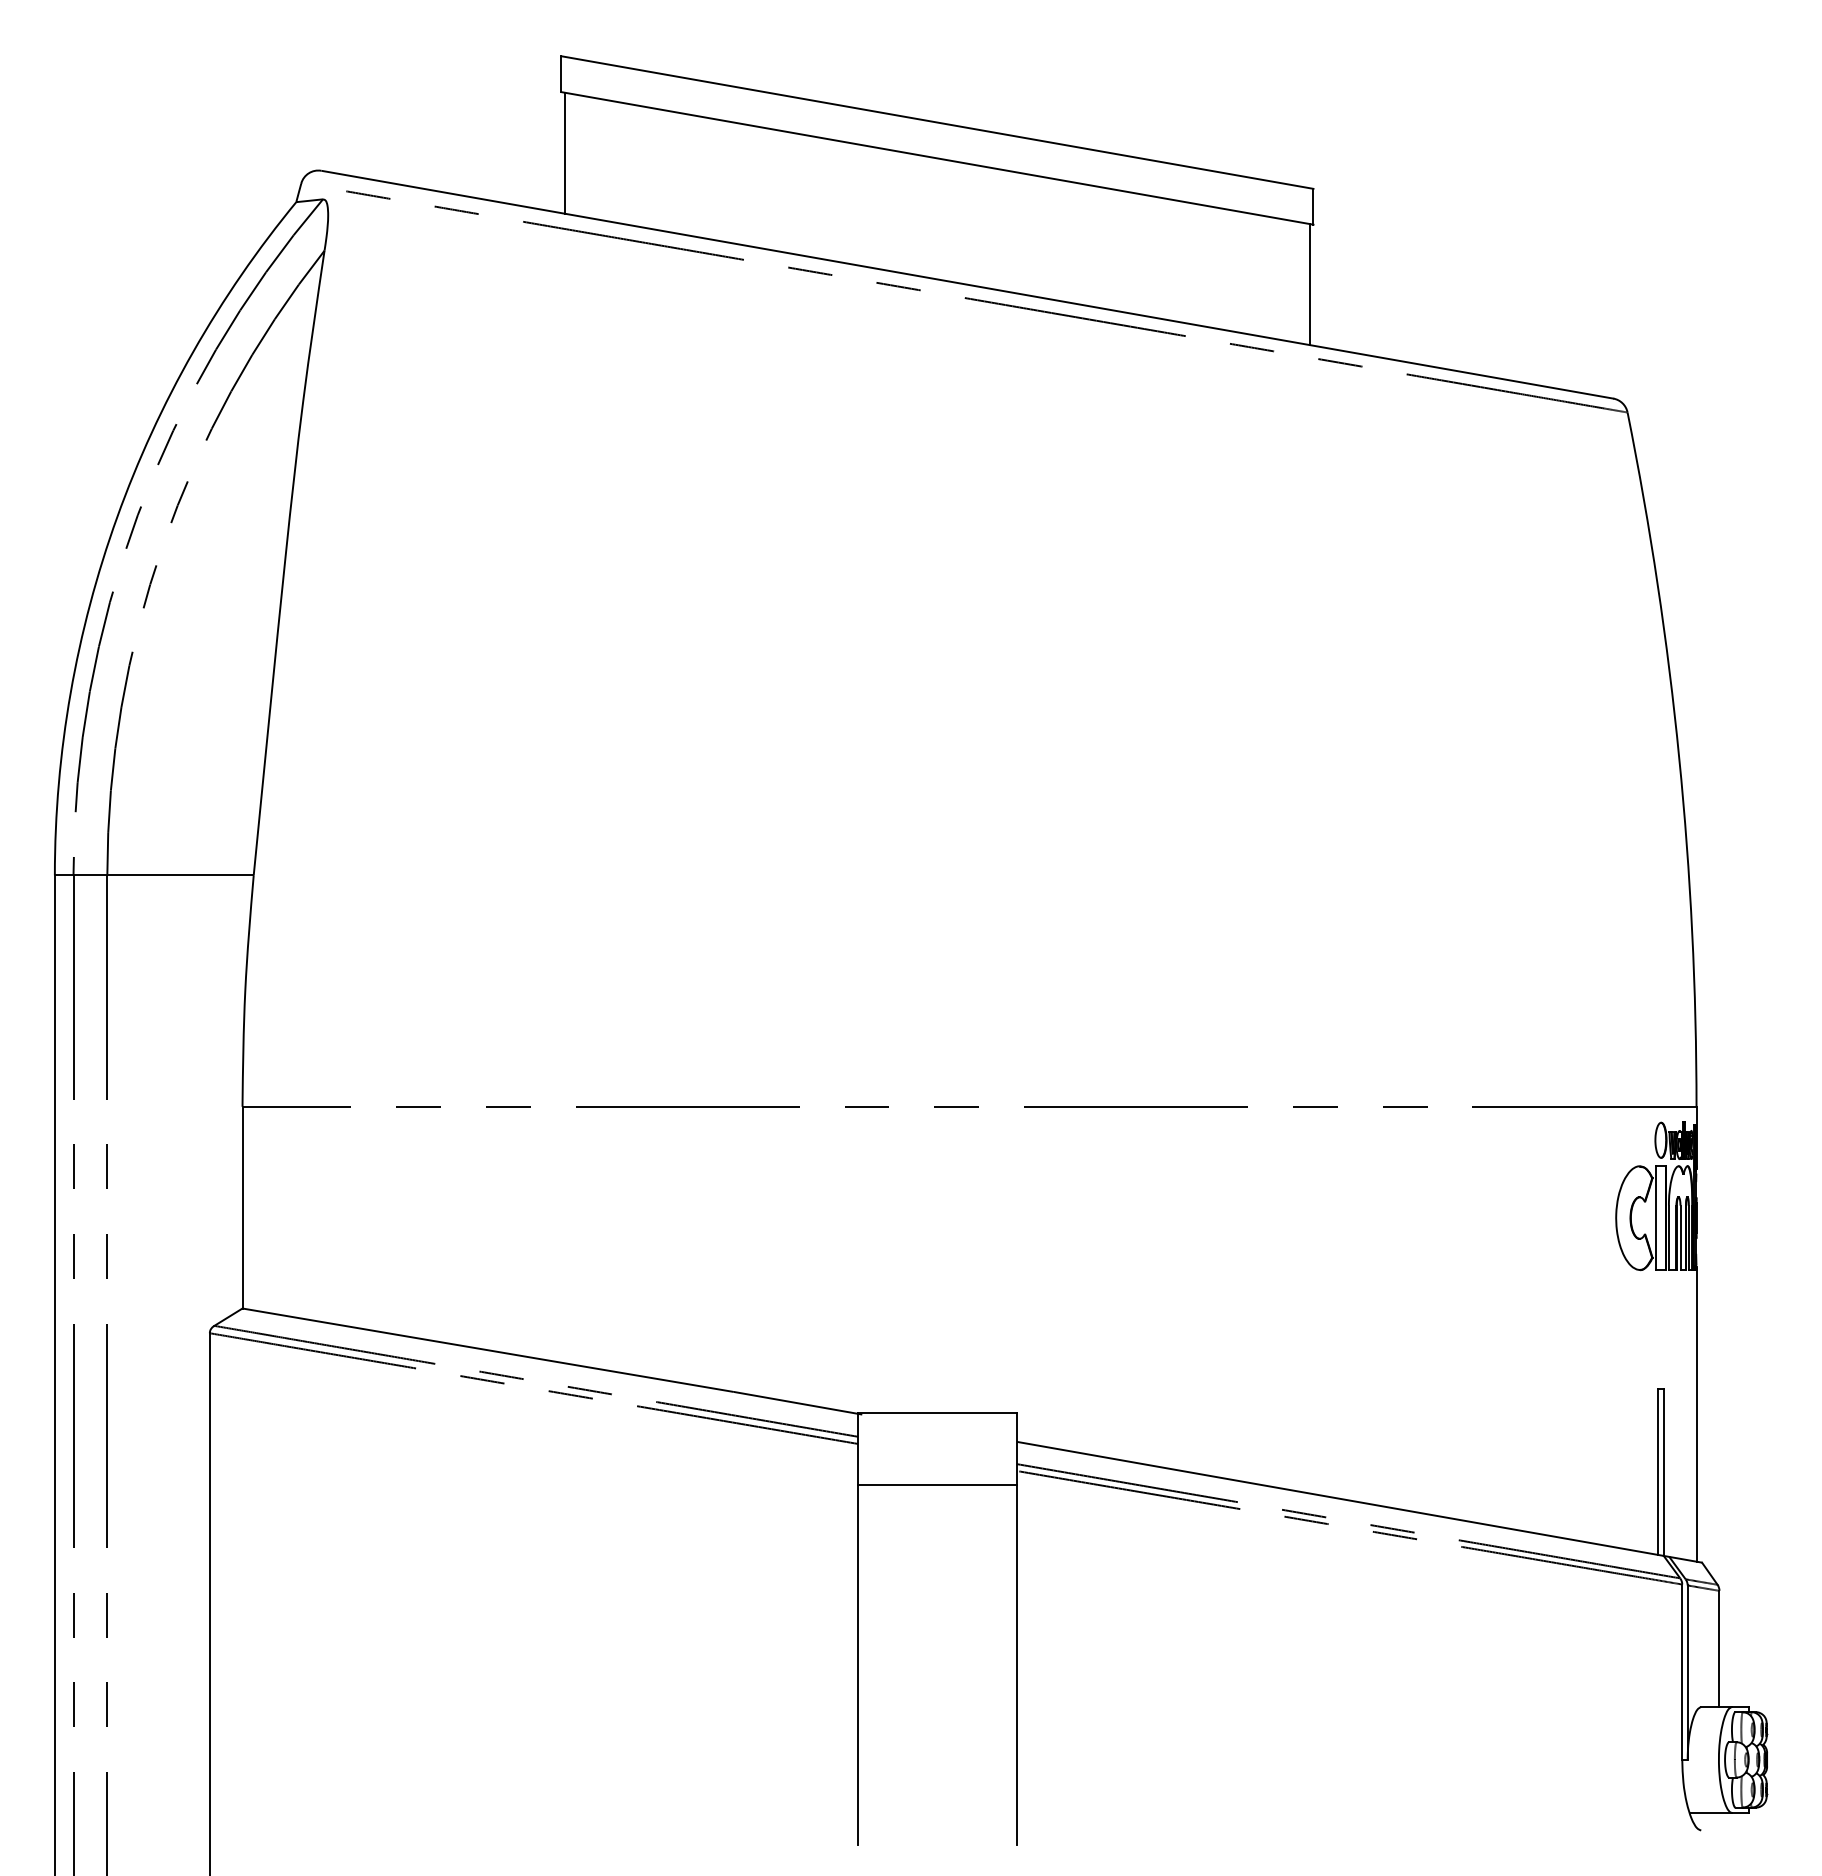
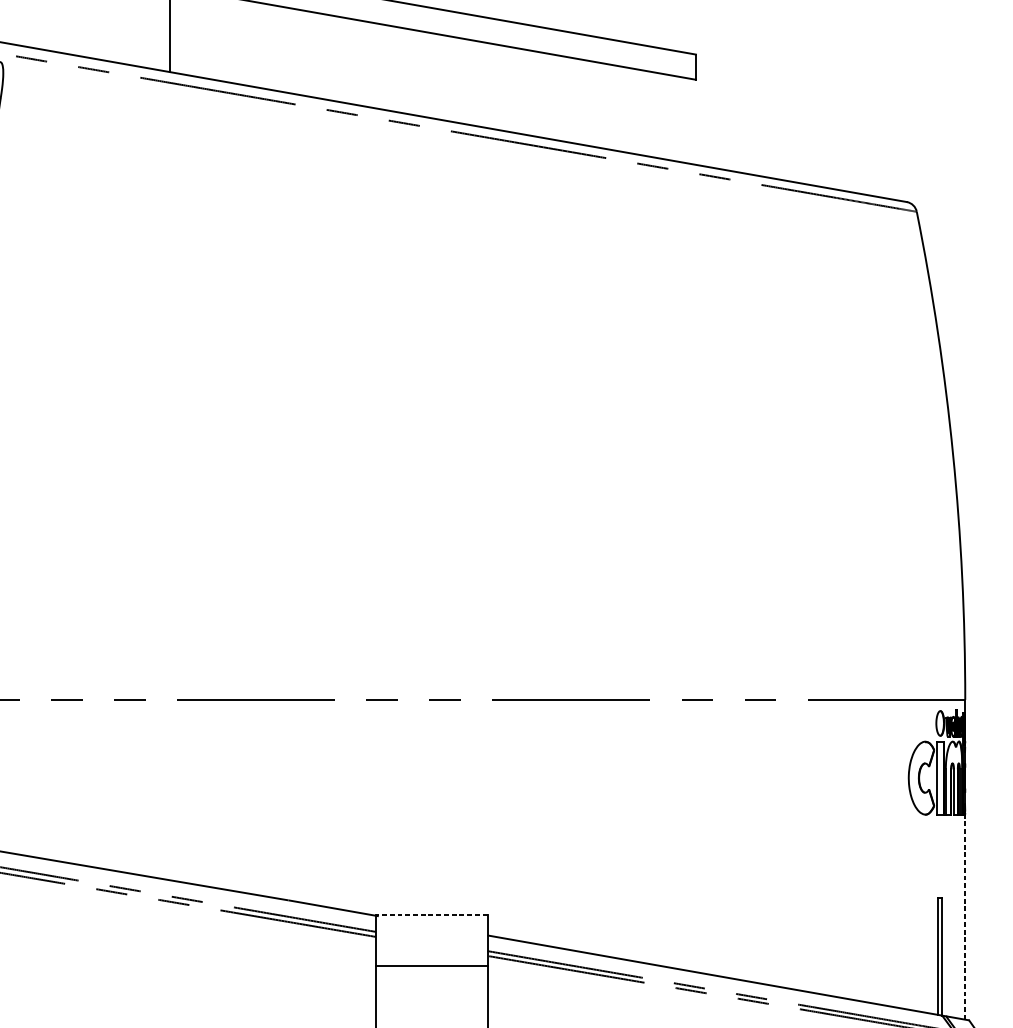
line: (1309, 284) -> (693, 121), removed
line: (936, 1412) -> (430, 914), solid -> dashed
line: (1696, 1414) -> (965, 916), solid -> dashed

